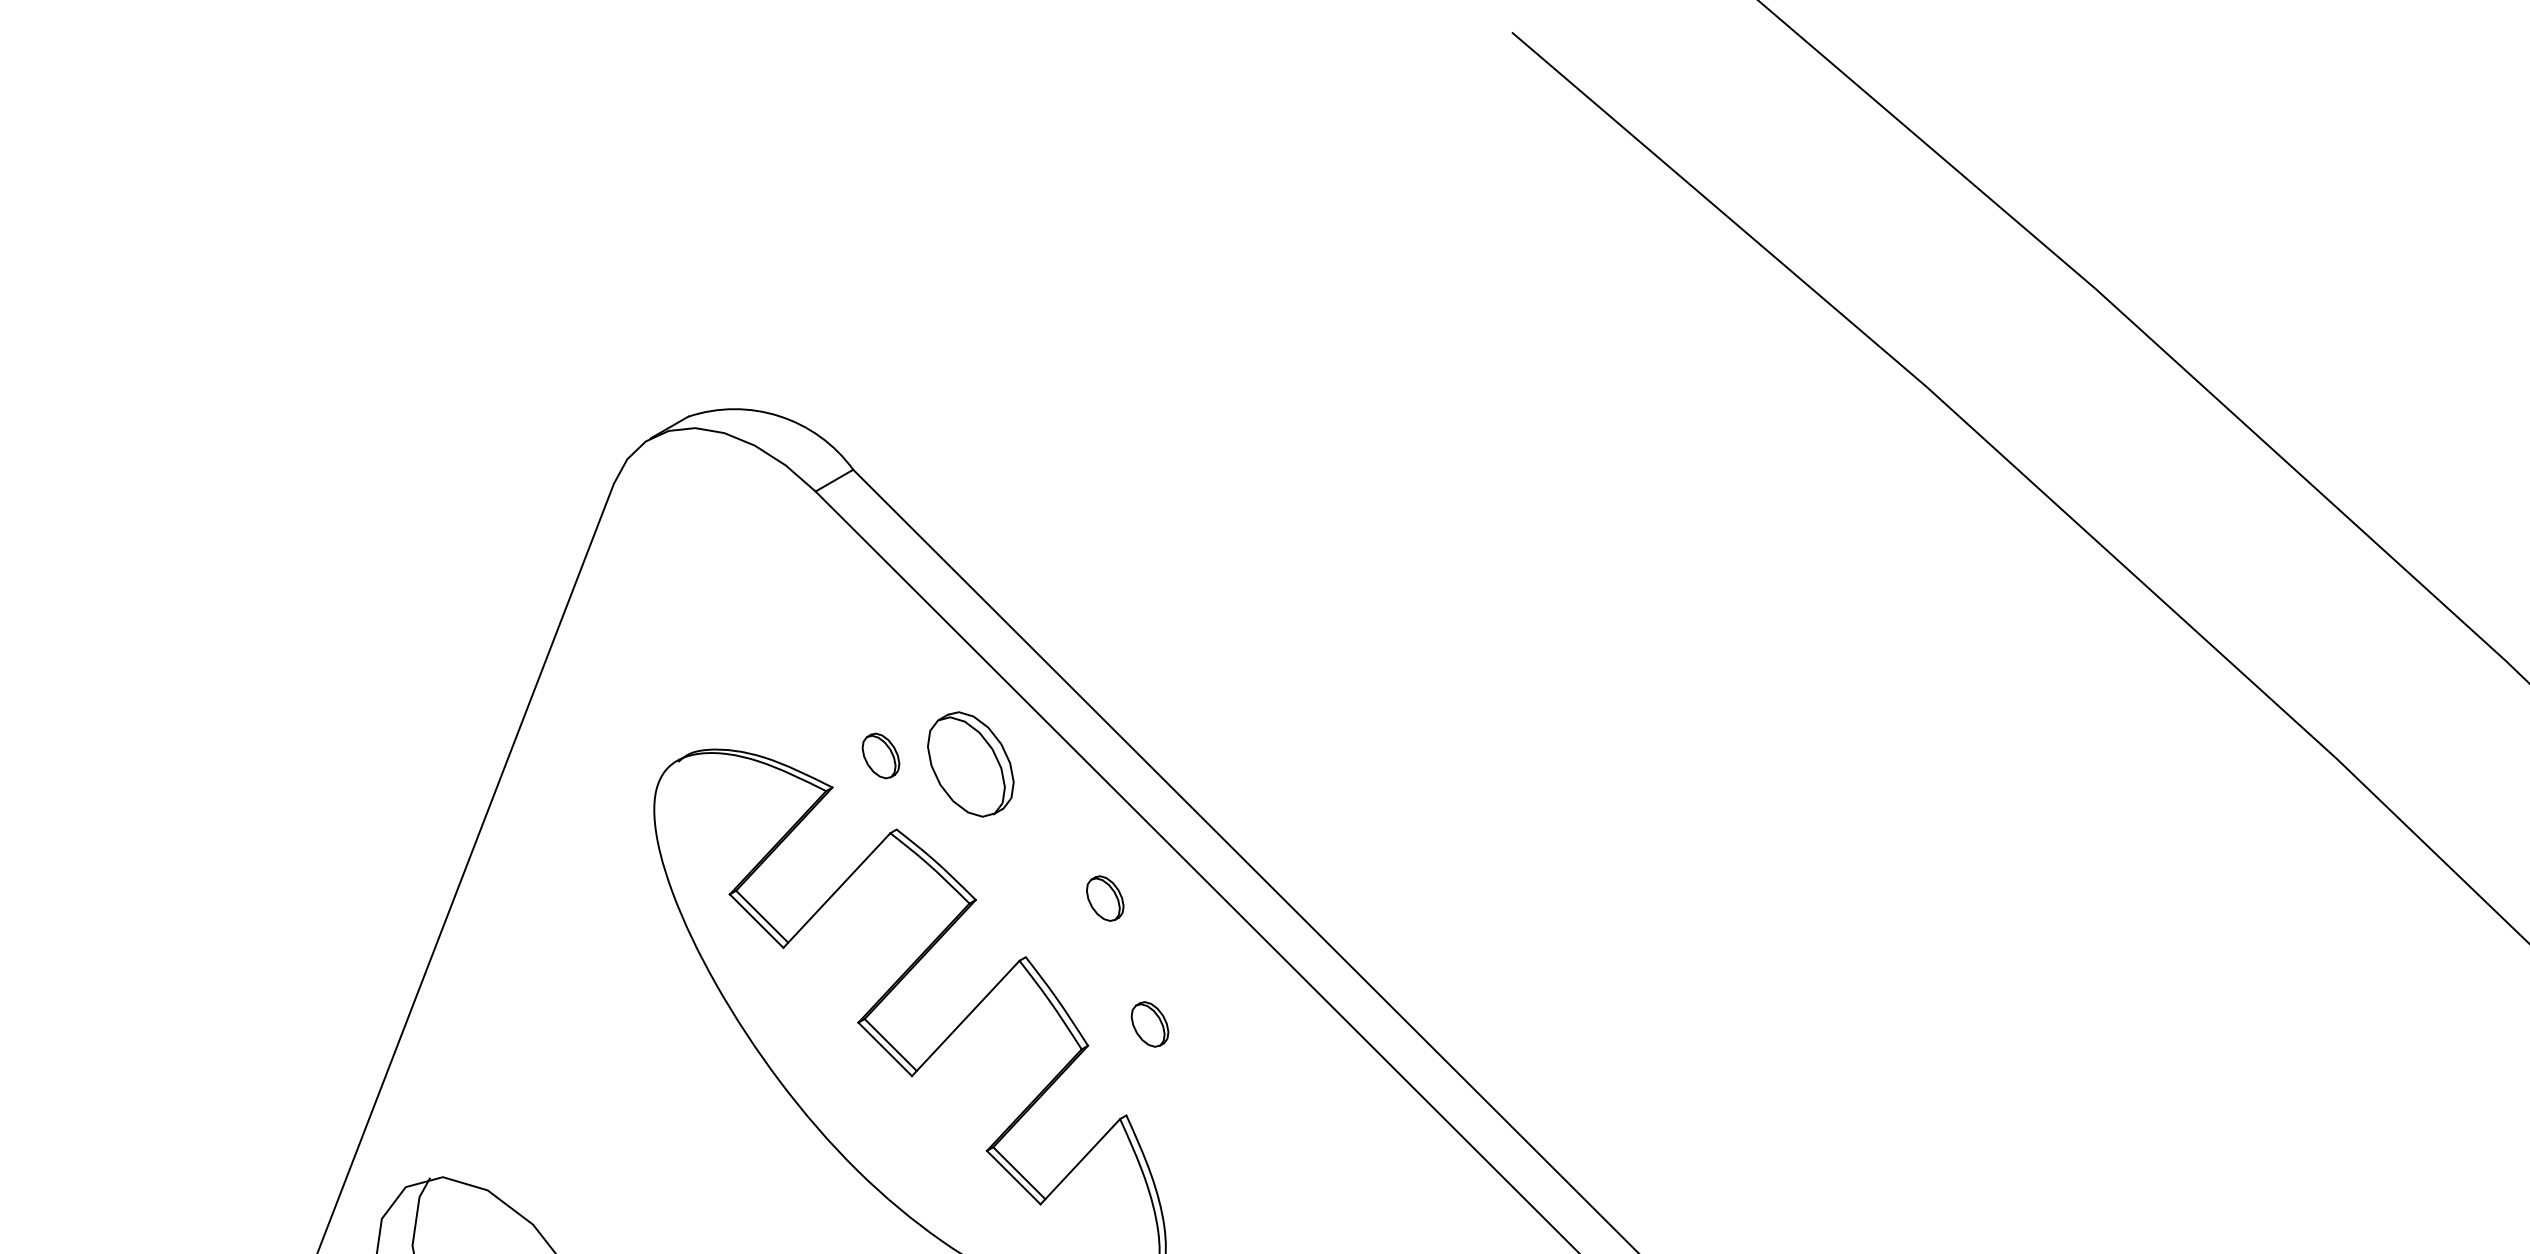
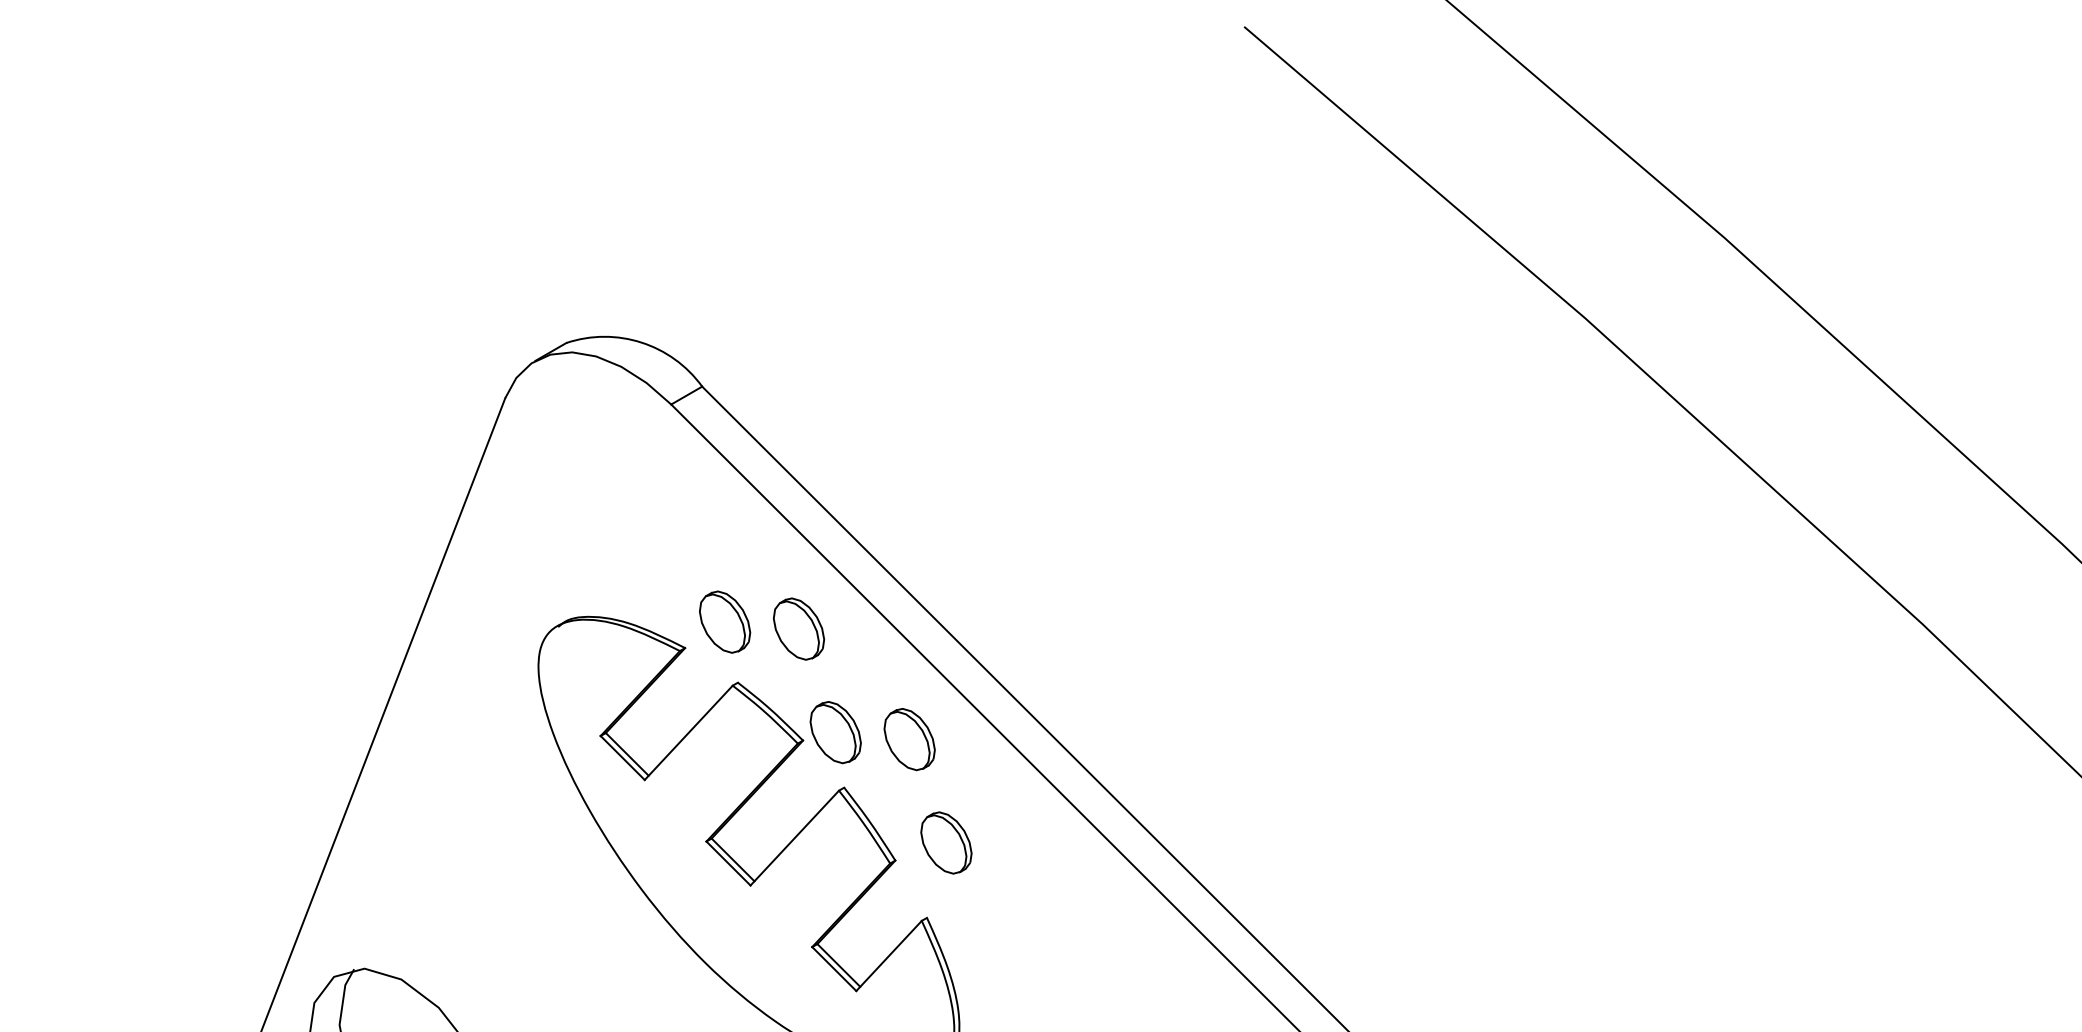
part: (880, 755) -> (724, 621), size x1.67
part: (970, 764) -> (798, 629), size x0.71
part: (1015, 890) -> (835, 732), added
part: (1104, 898) -> (908, 739), size x1.67
part: (1149, 1024) -> (945, 843), size x1.67

